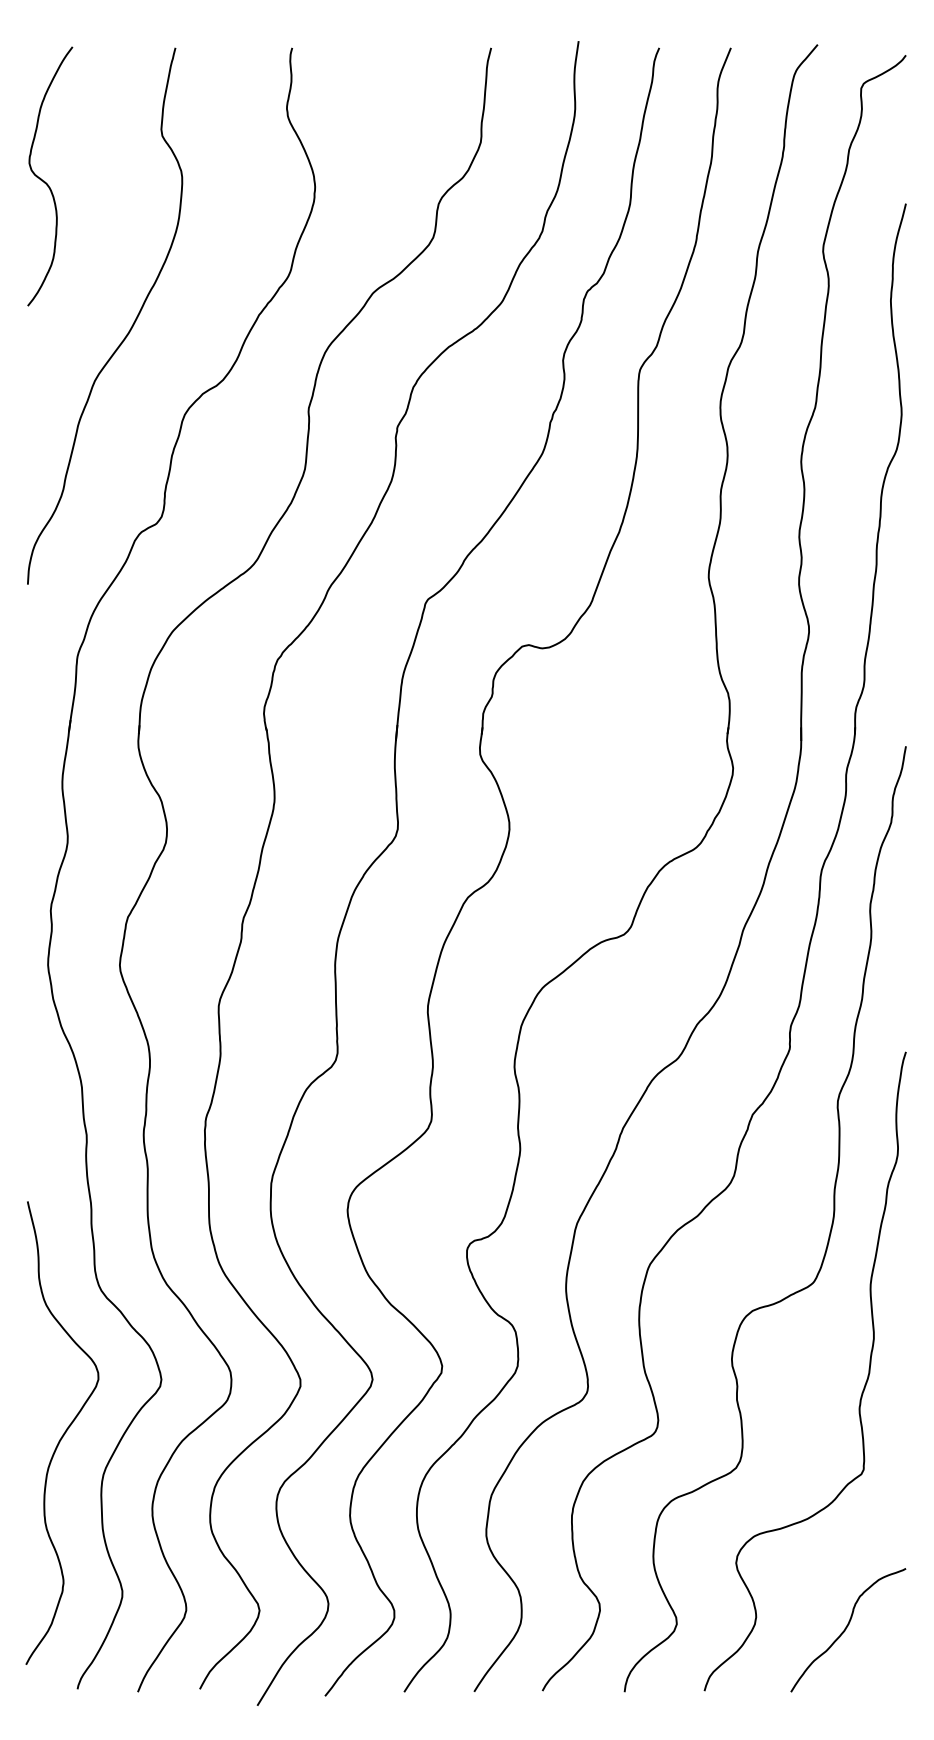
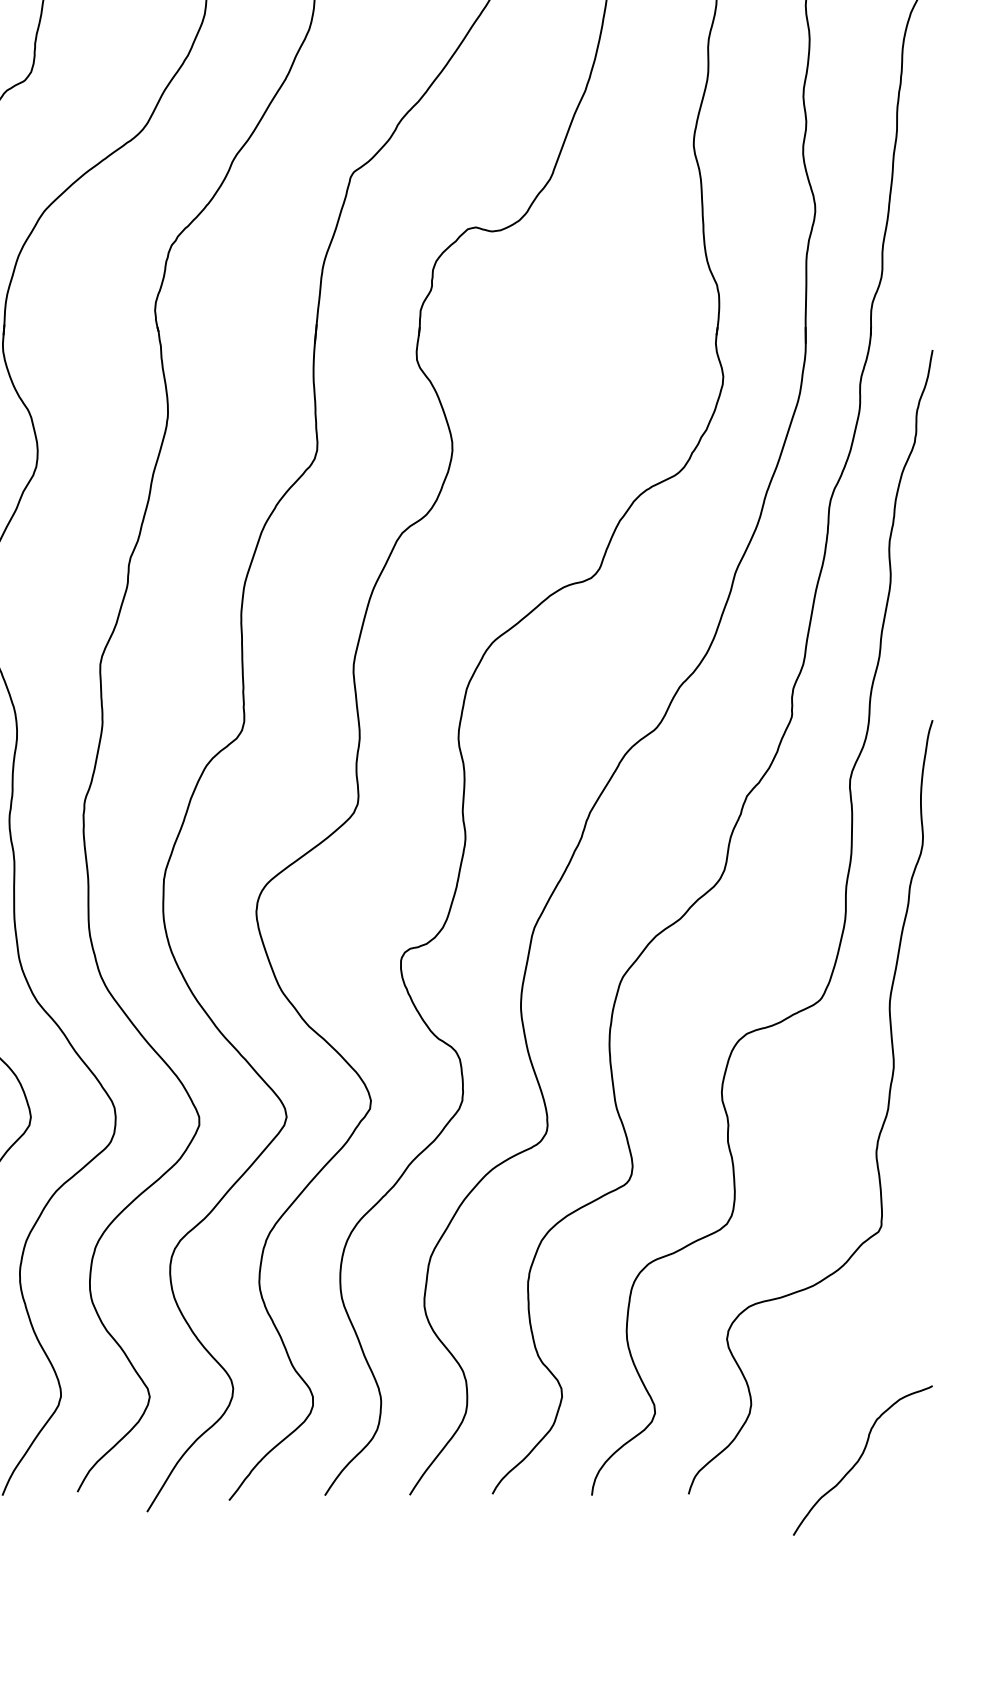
curve: (846, 1629) -> (860, 1459), moved

